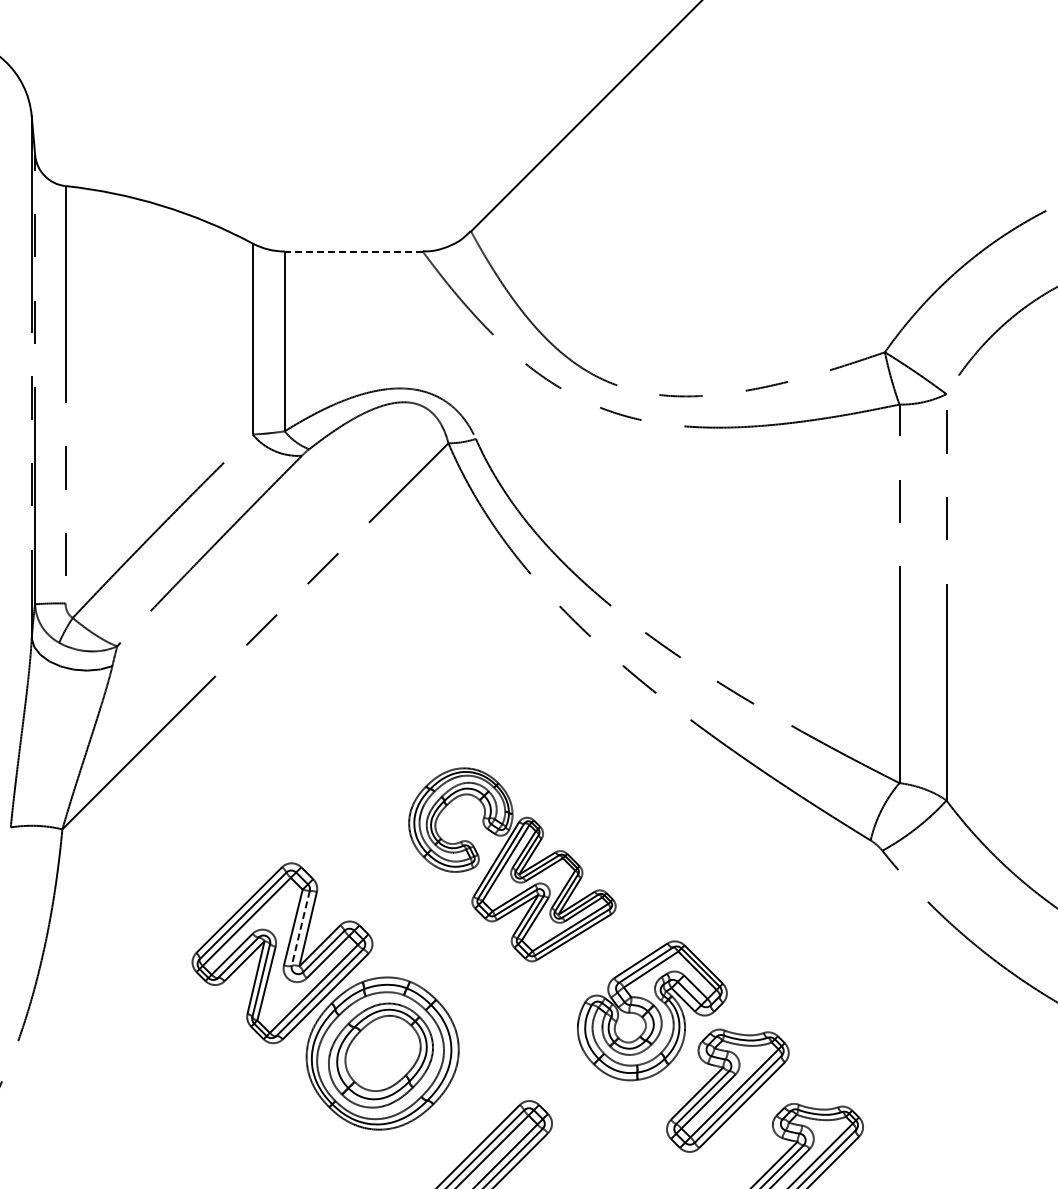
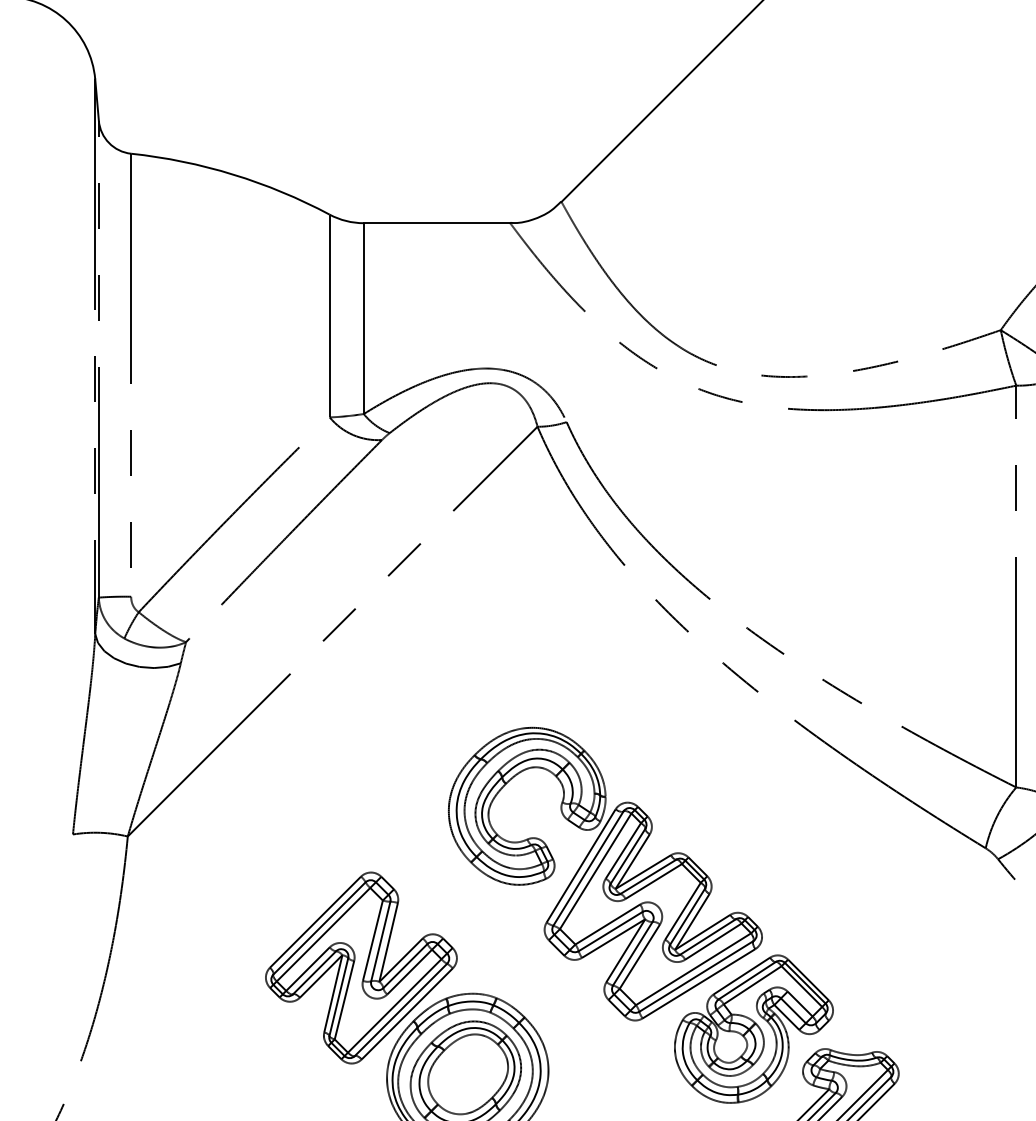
line: (353, 251) -> (436, 223), dashed -> solid
part: (512, 864) -> (605, 873), size x1.43
line: (300, 928) -> (380, 941), dashed -> solid

